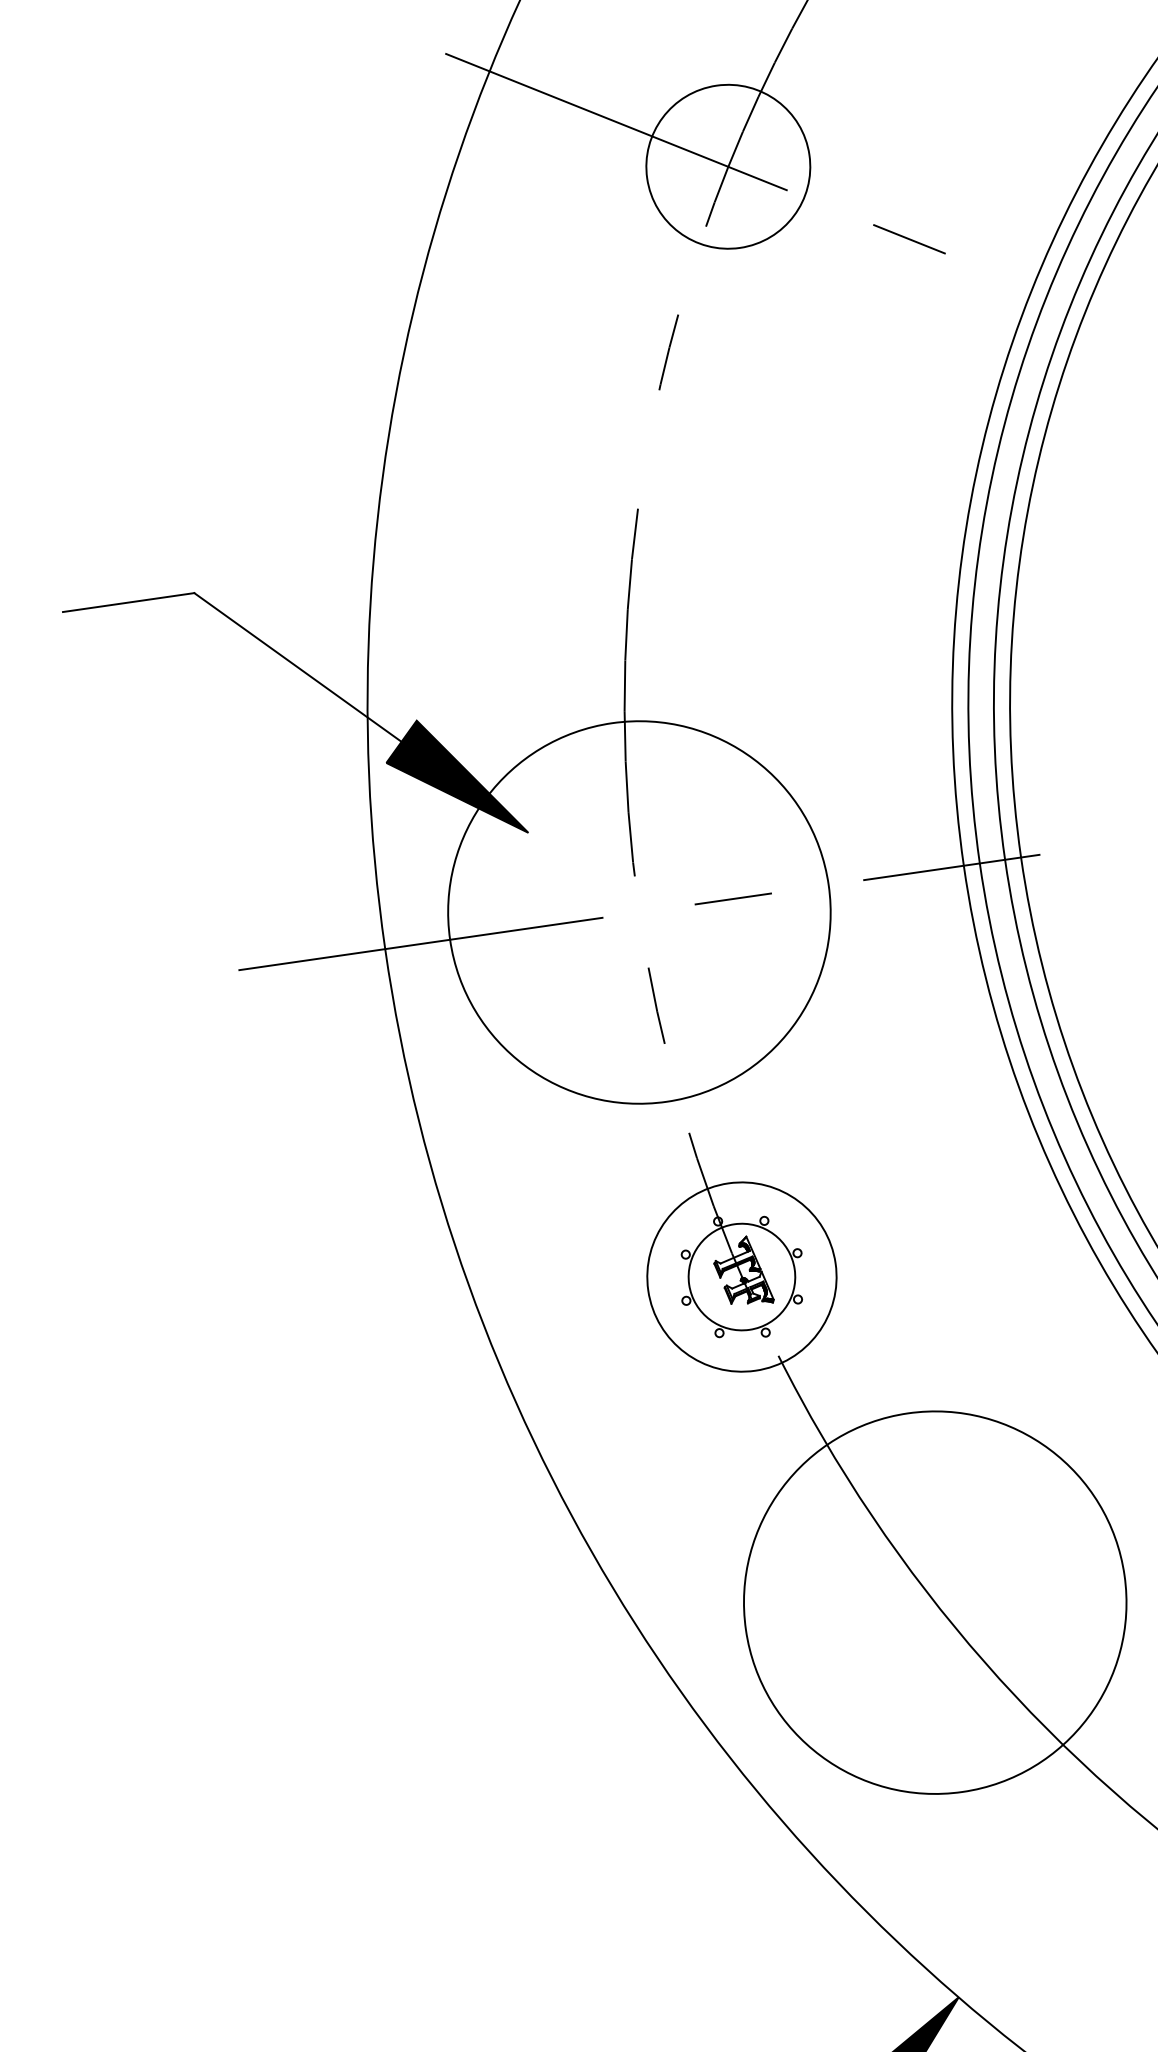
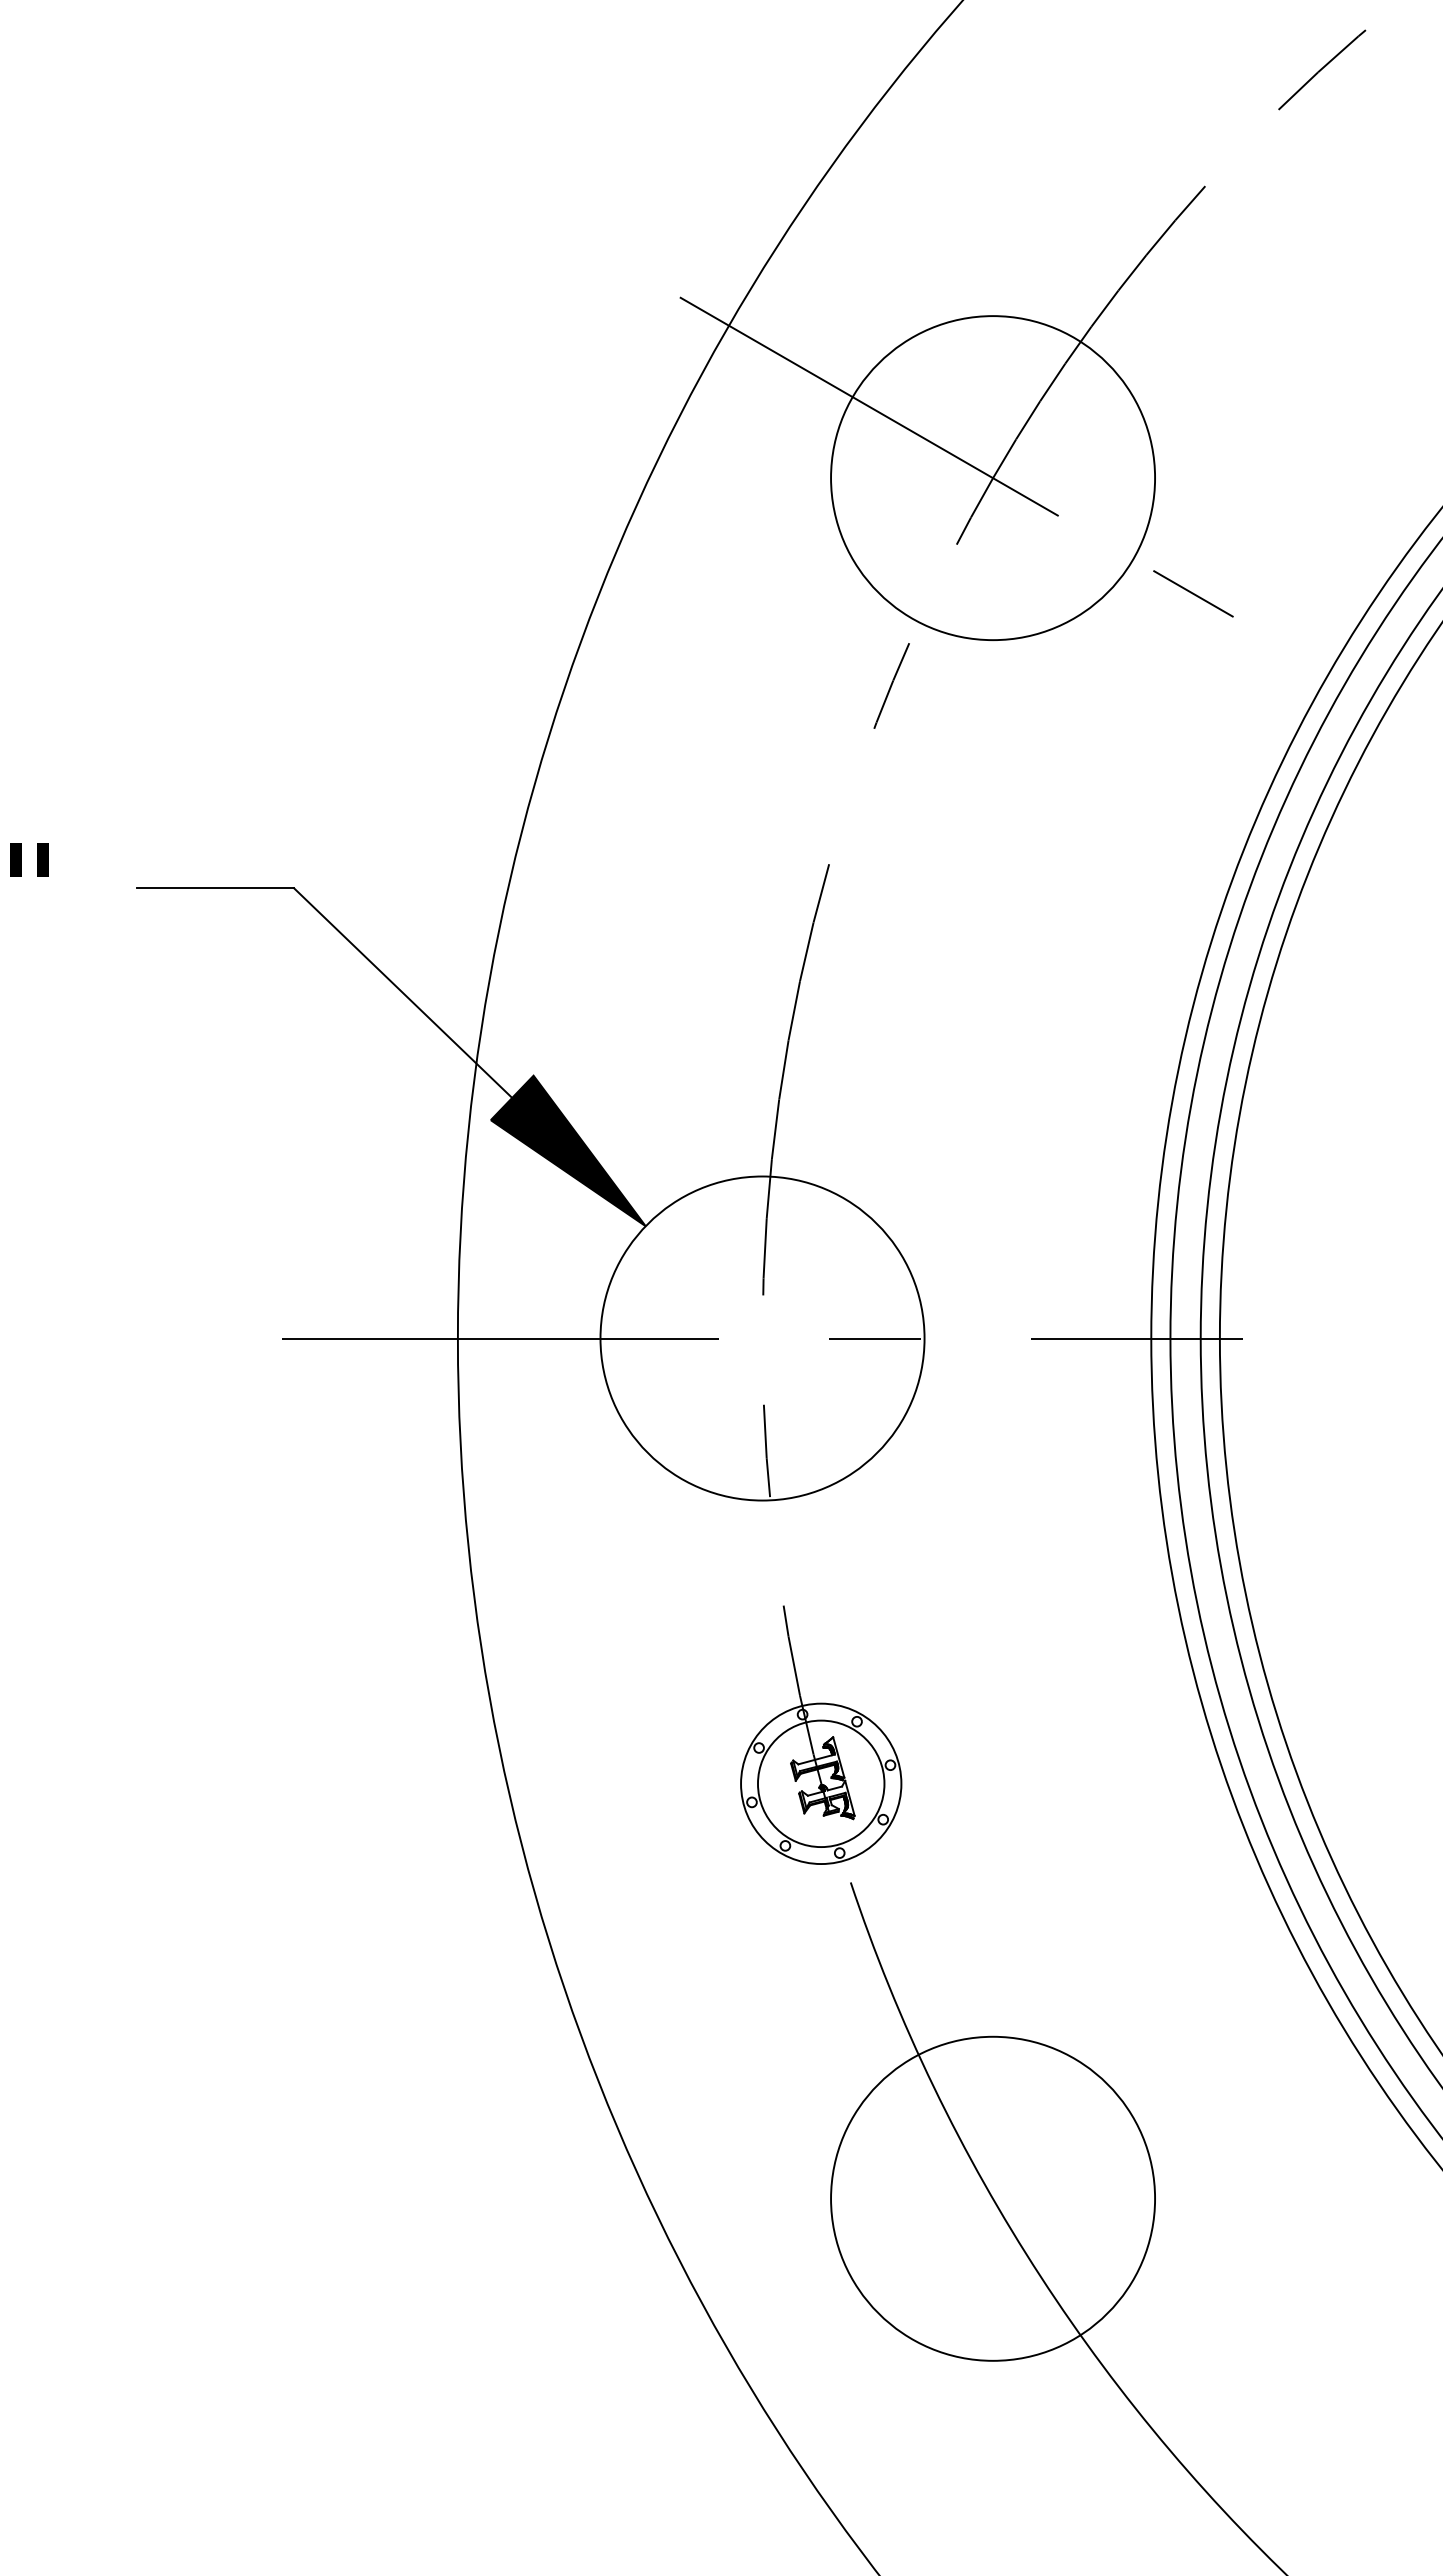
circle: (728, 167) -> (993, 478), size x1.67
circle: (639, 912) -> (762, 1338), size x0.71
circle: (742, 1276) -> (821, 1783), size x0.71
circle: (935, 1602) -> (993, 2198), size x0.71

